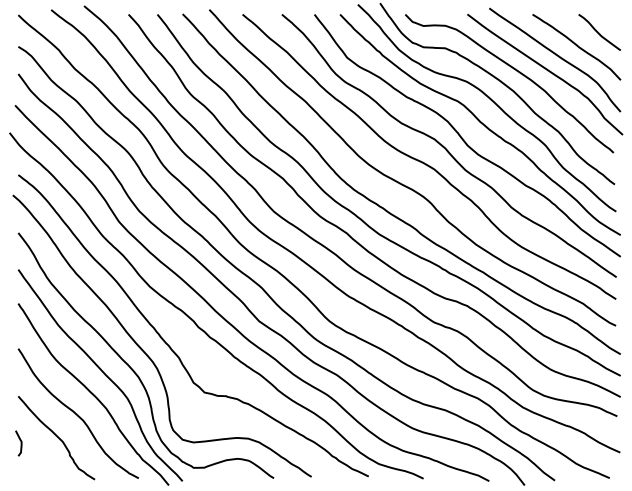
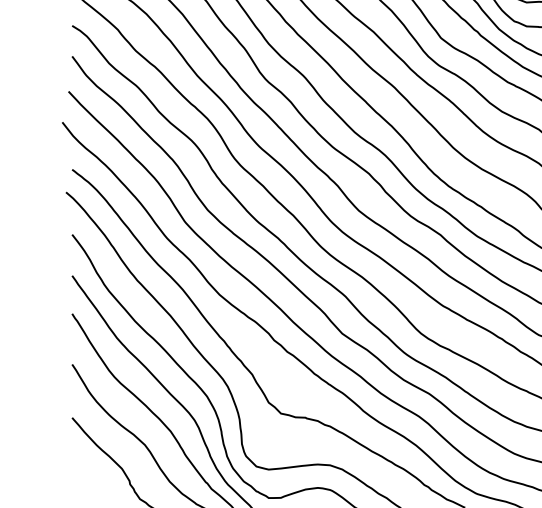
curve: (20, 443) -> (74, 470), removed

